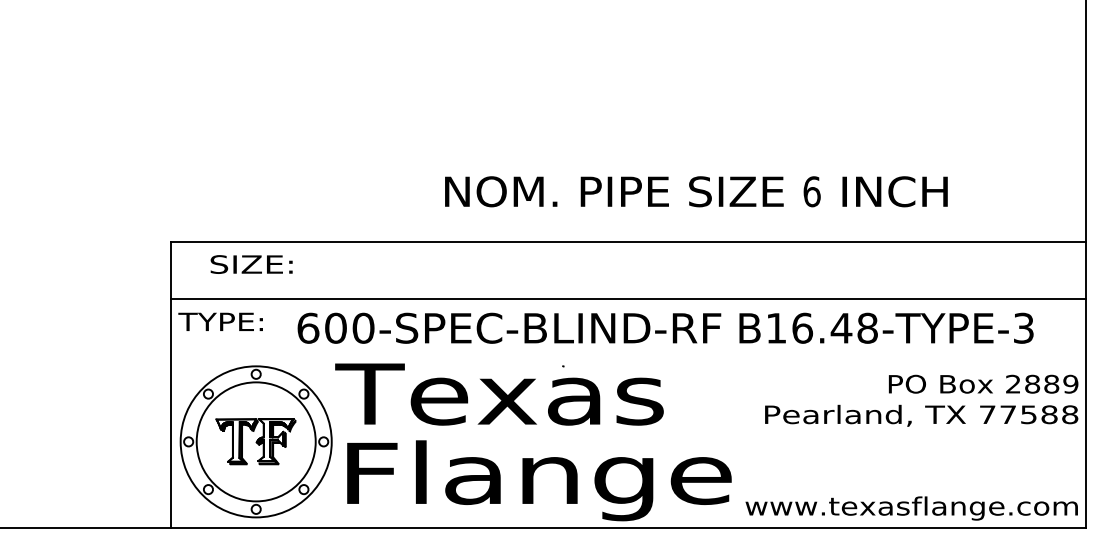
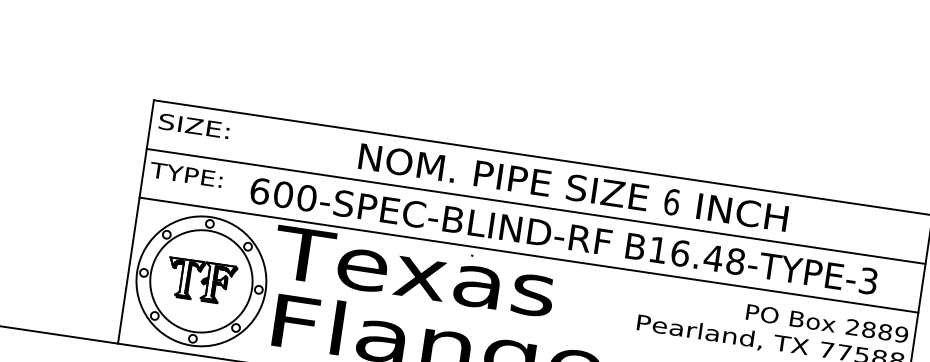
text: (696, 191) -> (573, 187), moved
text: (251, 264) -> (194, 126), moved
line: (628, 356) -> (528, 255), added

